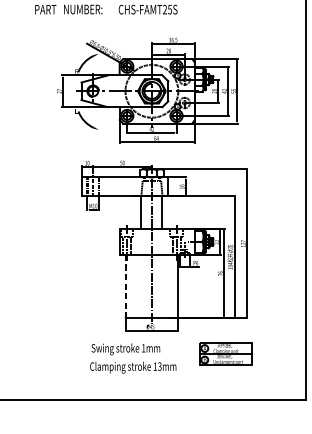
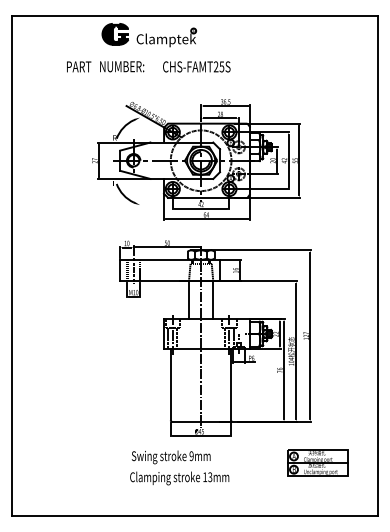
line: (125, 285) -> (170, 384), dashed -> solid
text: (143, 348) -> (191, 456), 1mm -> 9mm
part: (225, 353) -> (317, 462), moved

